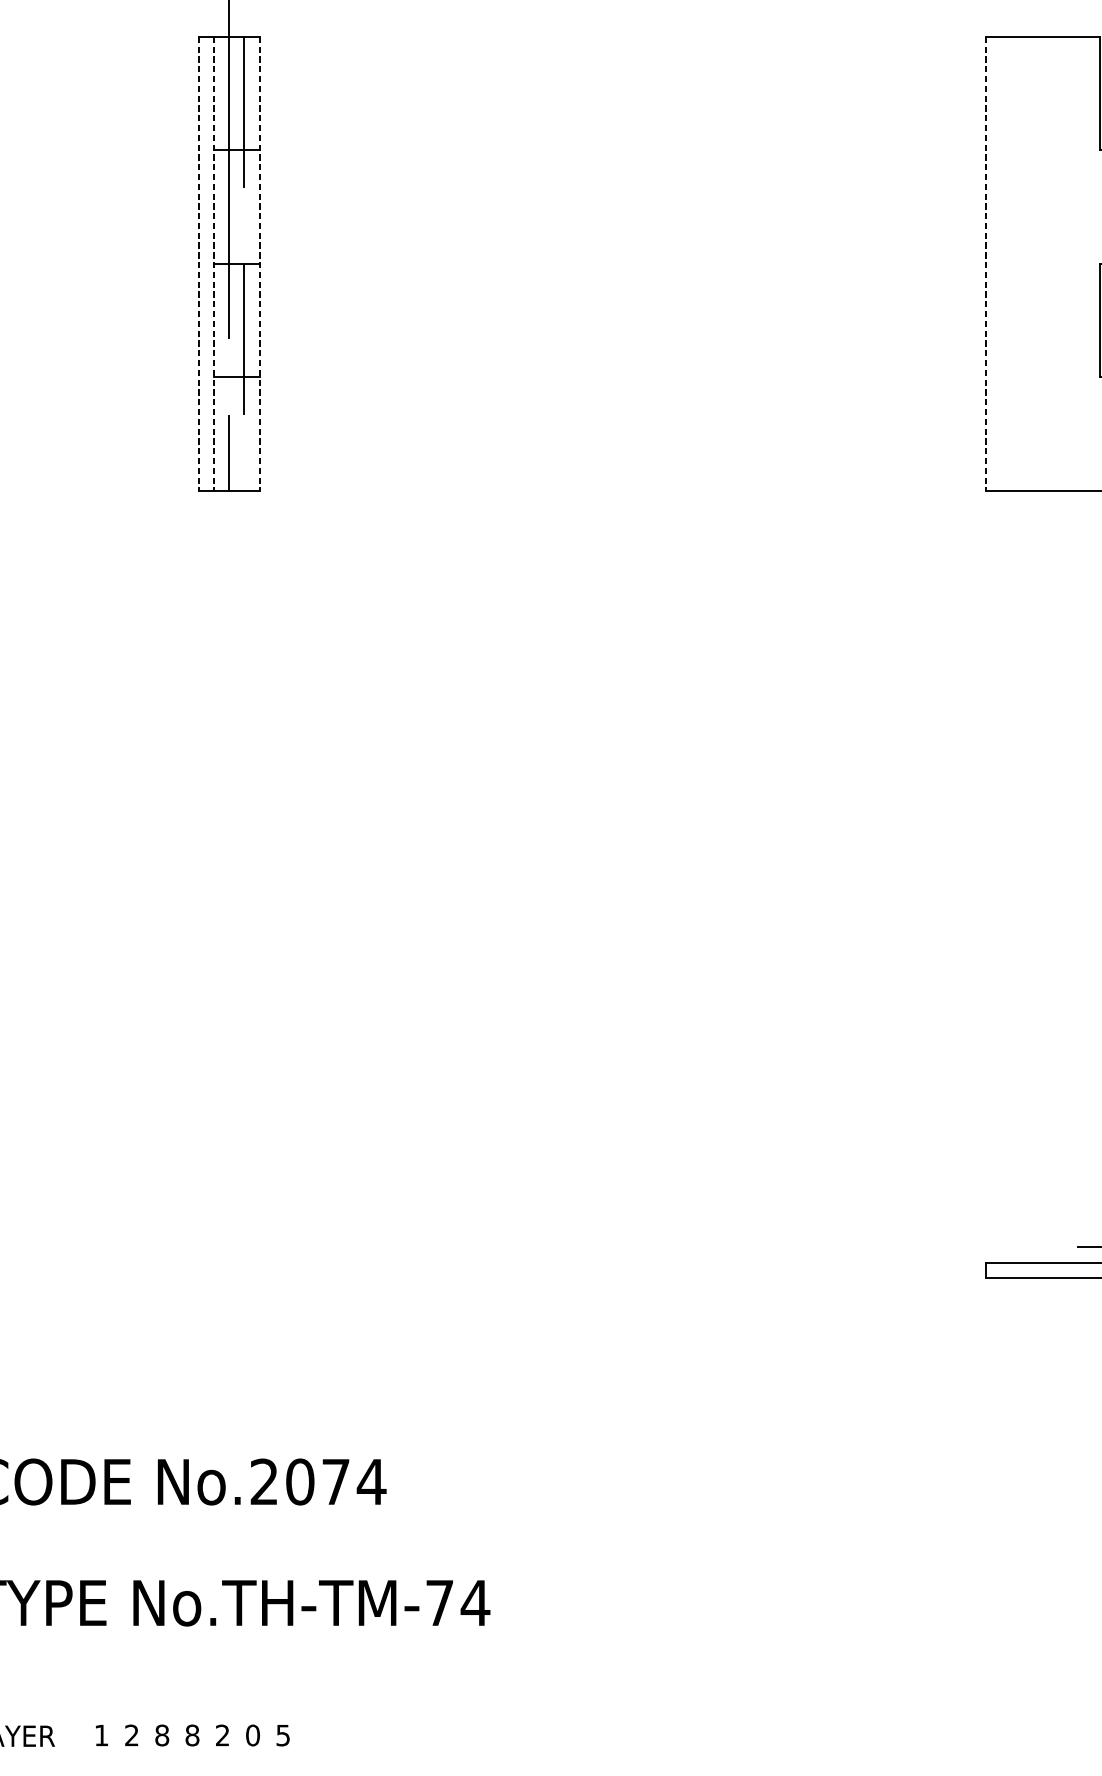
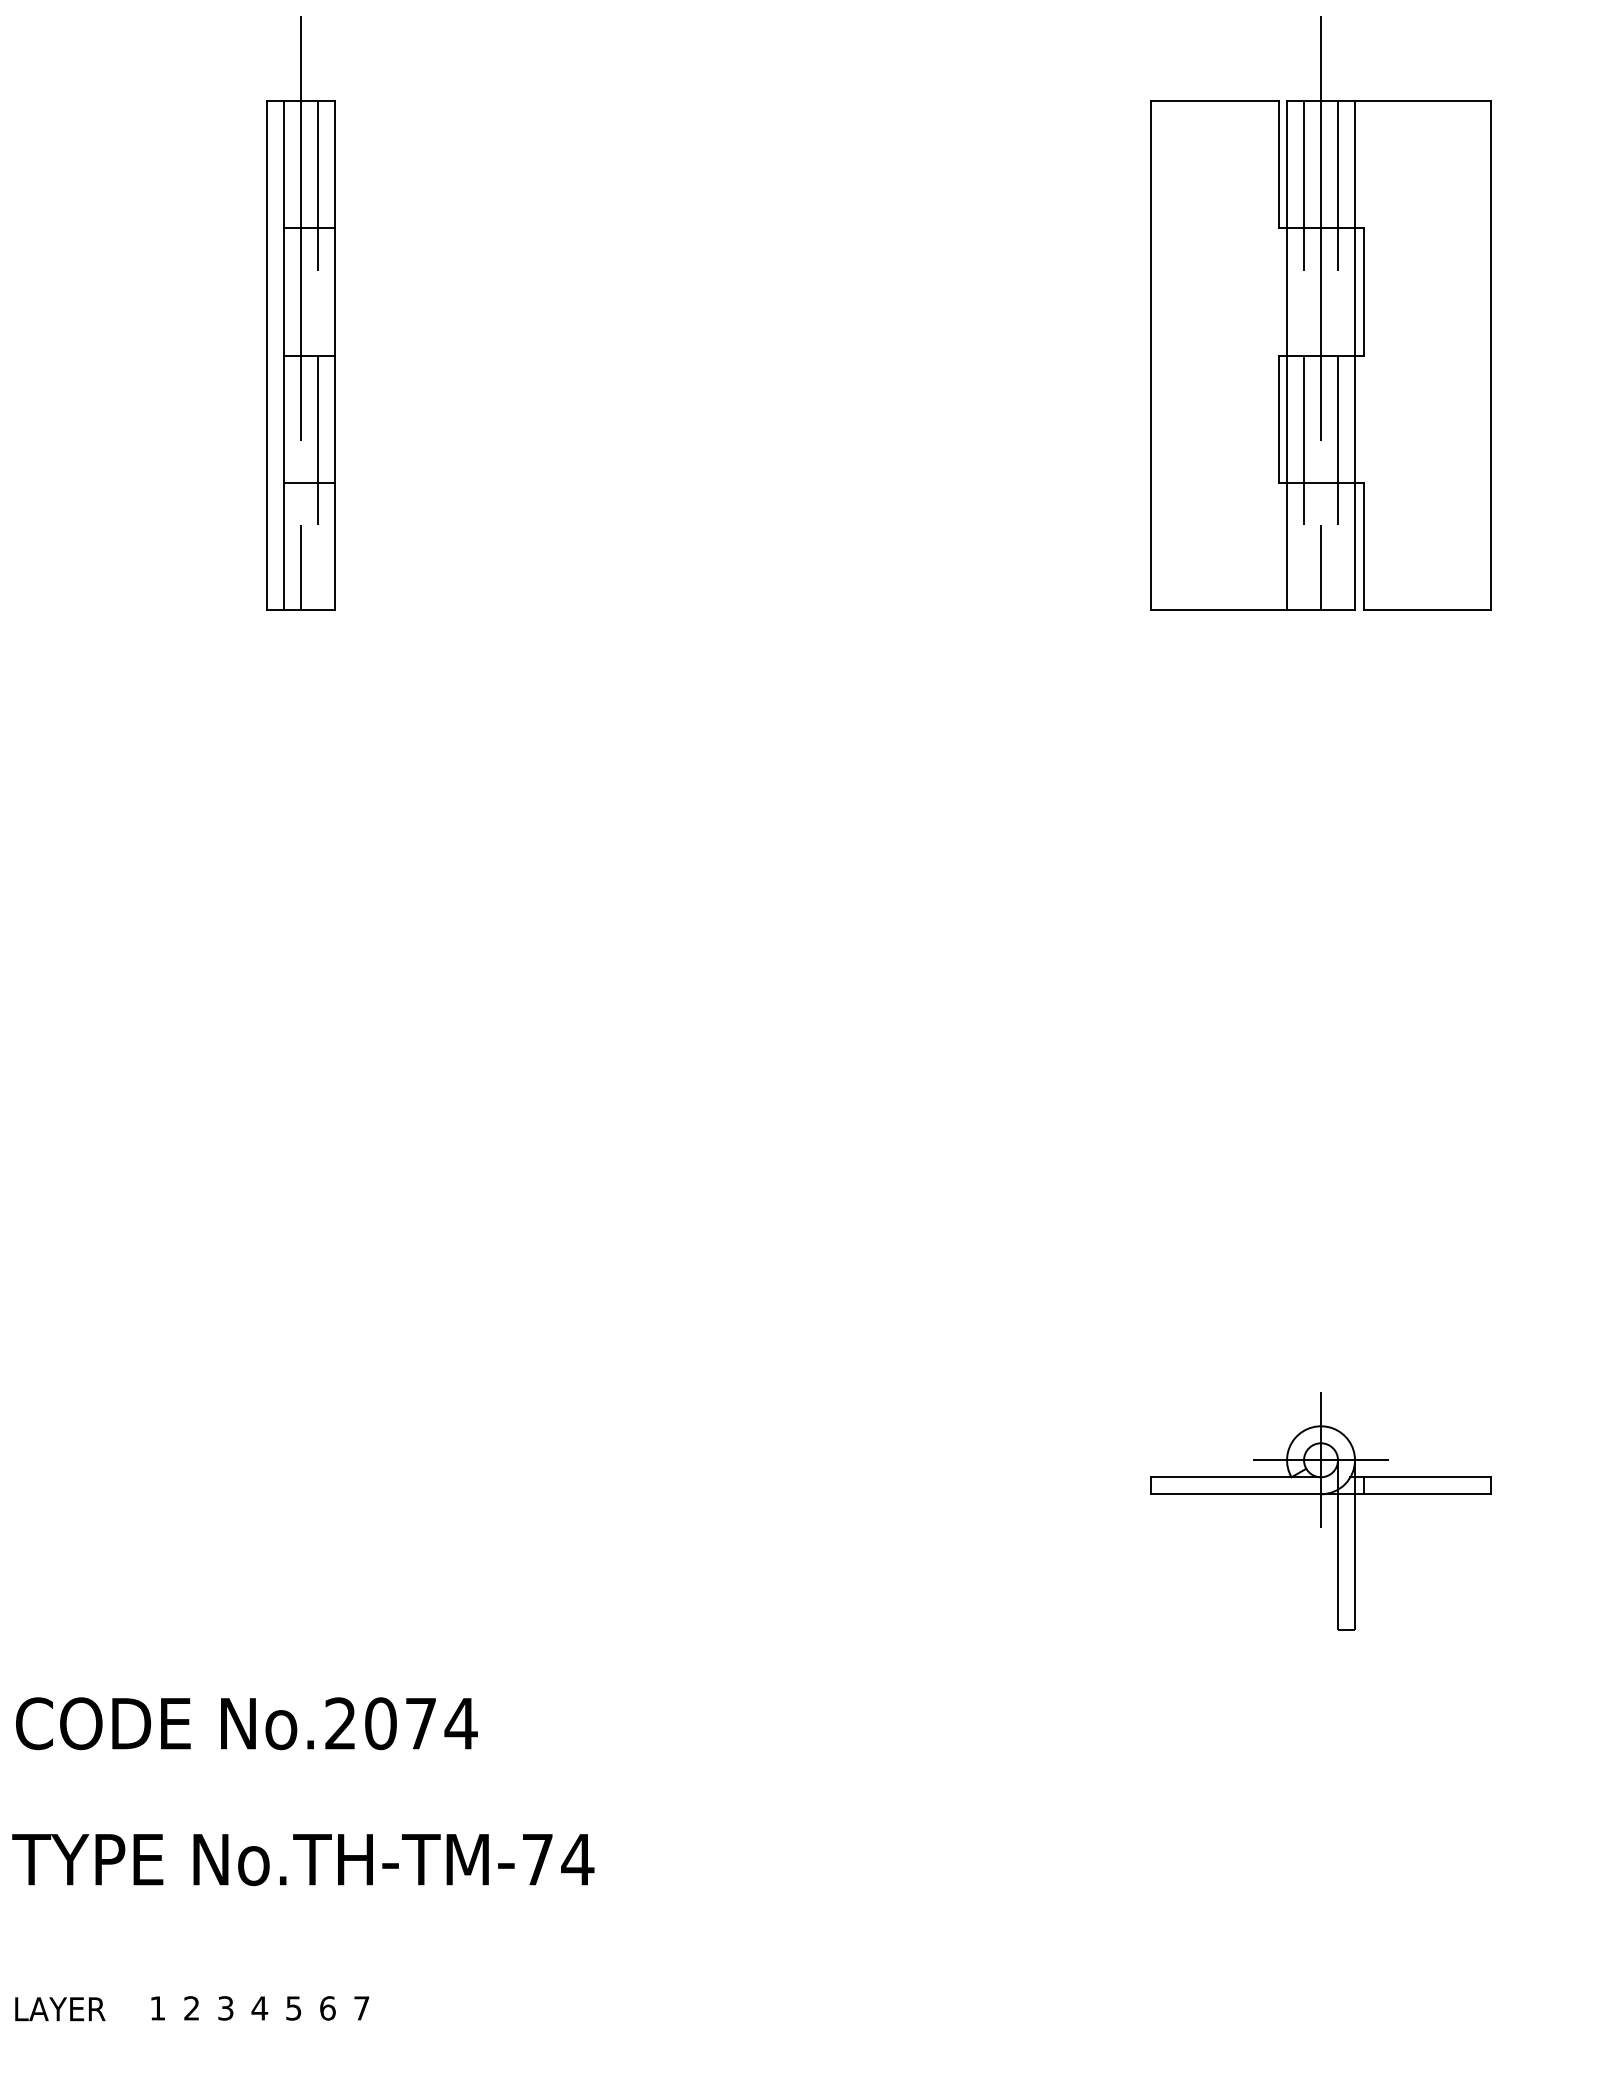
line: (199, 263) -> (267, 355), dashed -> solid
line: (214, 263) -> (284, 355), dashed -> solid
line: (259, 263) -> (335, 355), dashed -> solid
line: (986, 263) -> (1151, 355), dashed -> solid
text: (161, 1735) -> (225, 2008), 8 -> 3
text: (192, 1735) -> (259, 2008), 8 -> 4
text: (222, 1735) -> (293, 2008), 2 -> 5
text: (252, 1735) -> (327, 2008), 0 -> 6
text: (282, 1735) -> (361, 2008), 5 -> 7

